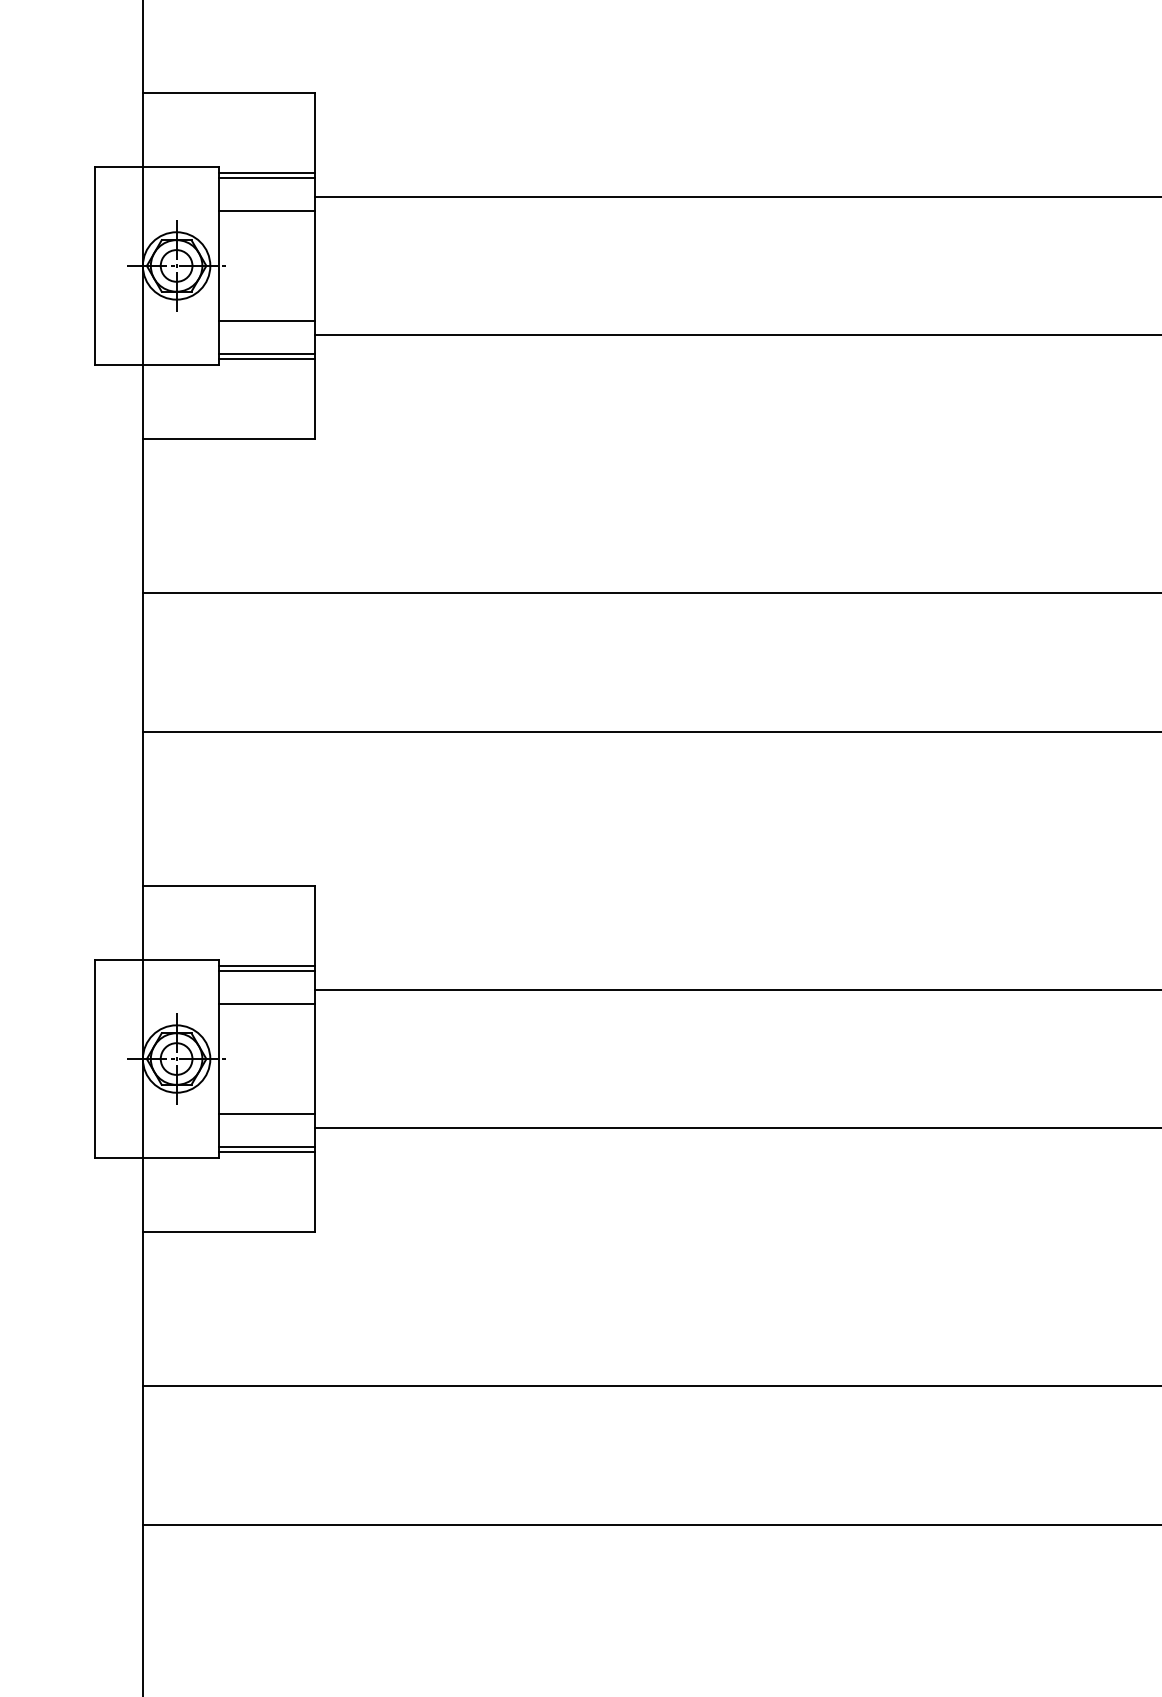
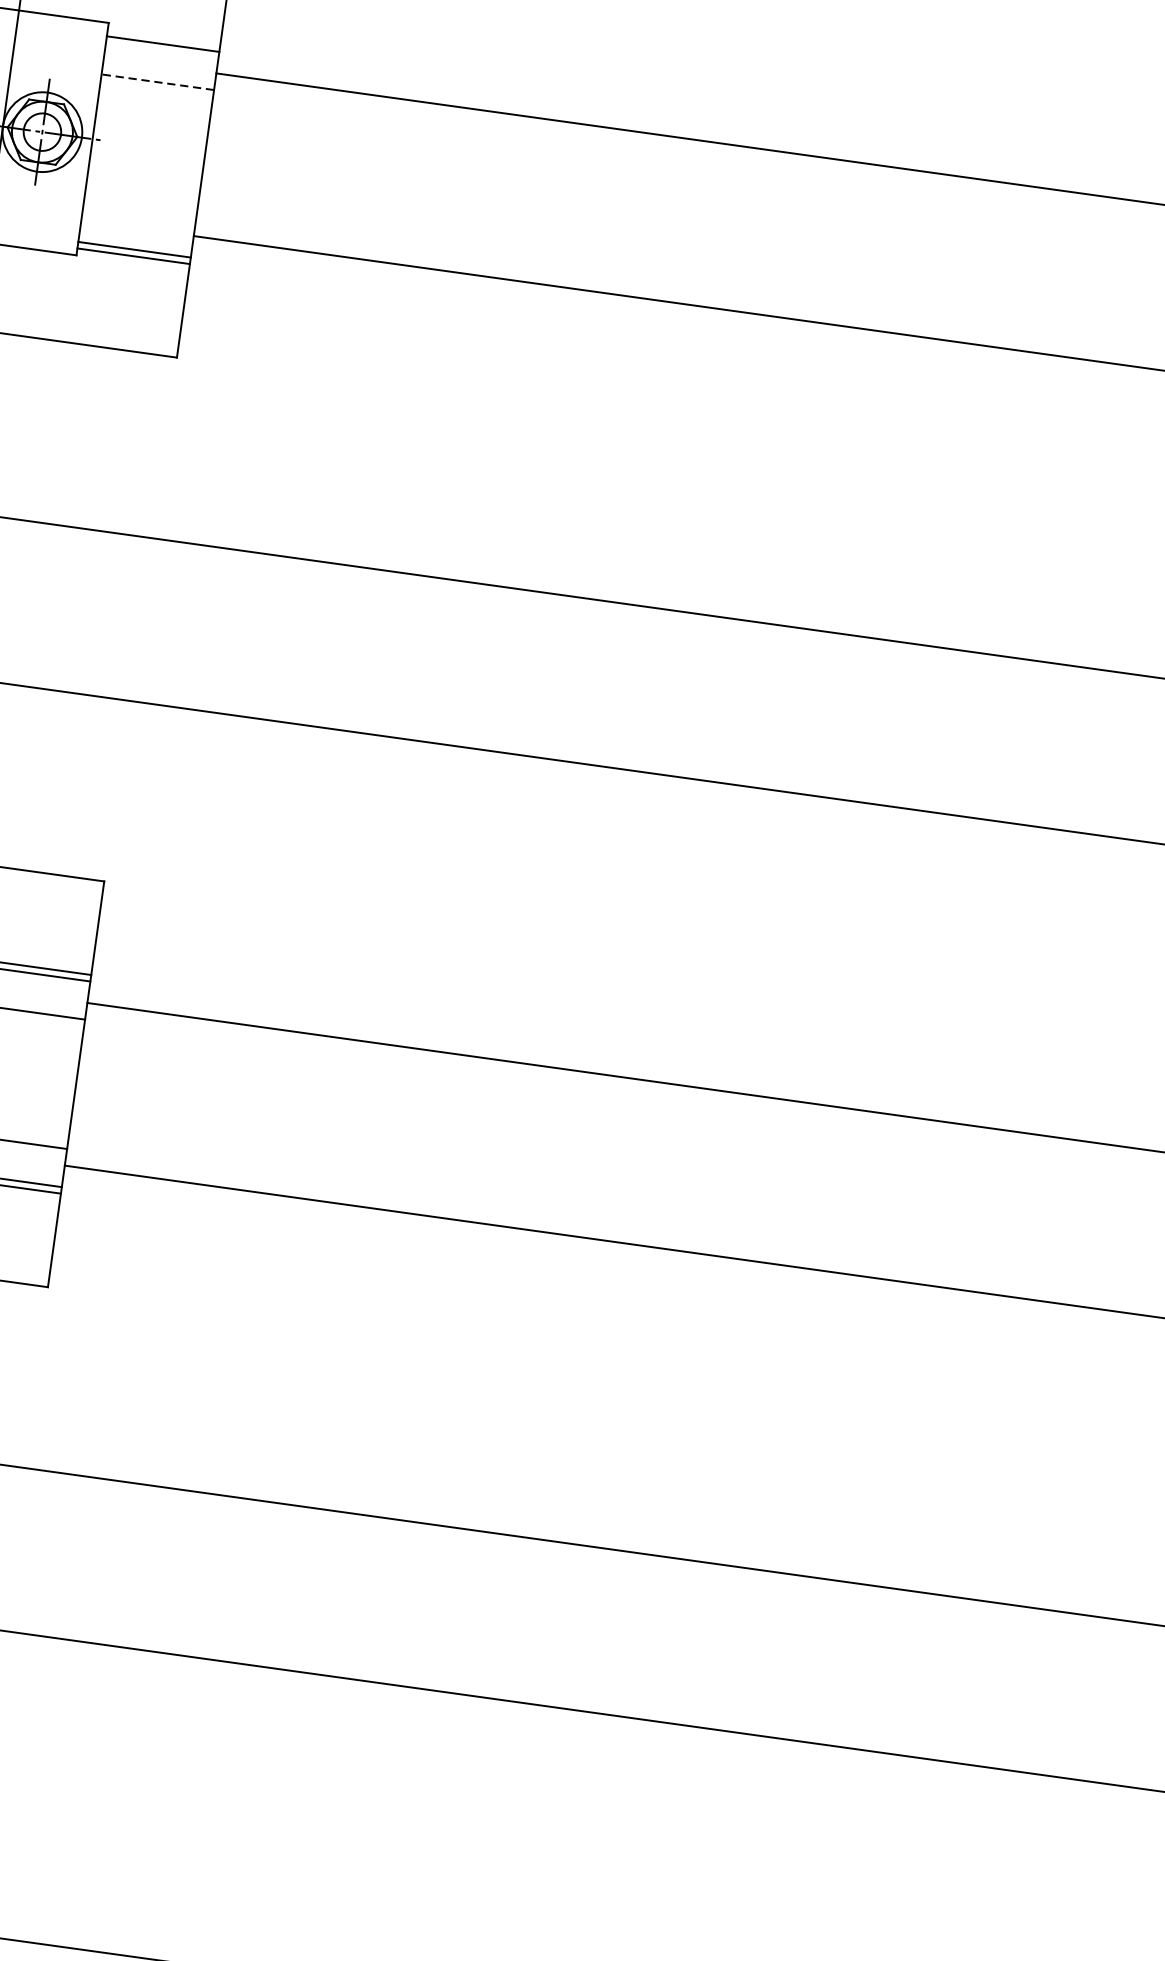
line: (267, 172) -> (164, 37), removed
line: (267, 210) -> (157, 81), solid -> dashed
line: (267, 321) -> (139, 212), removed

